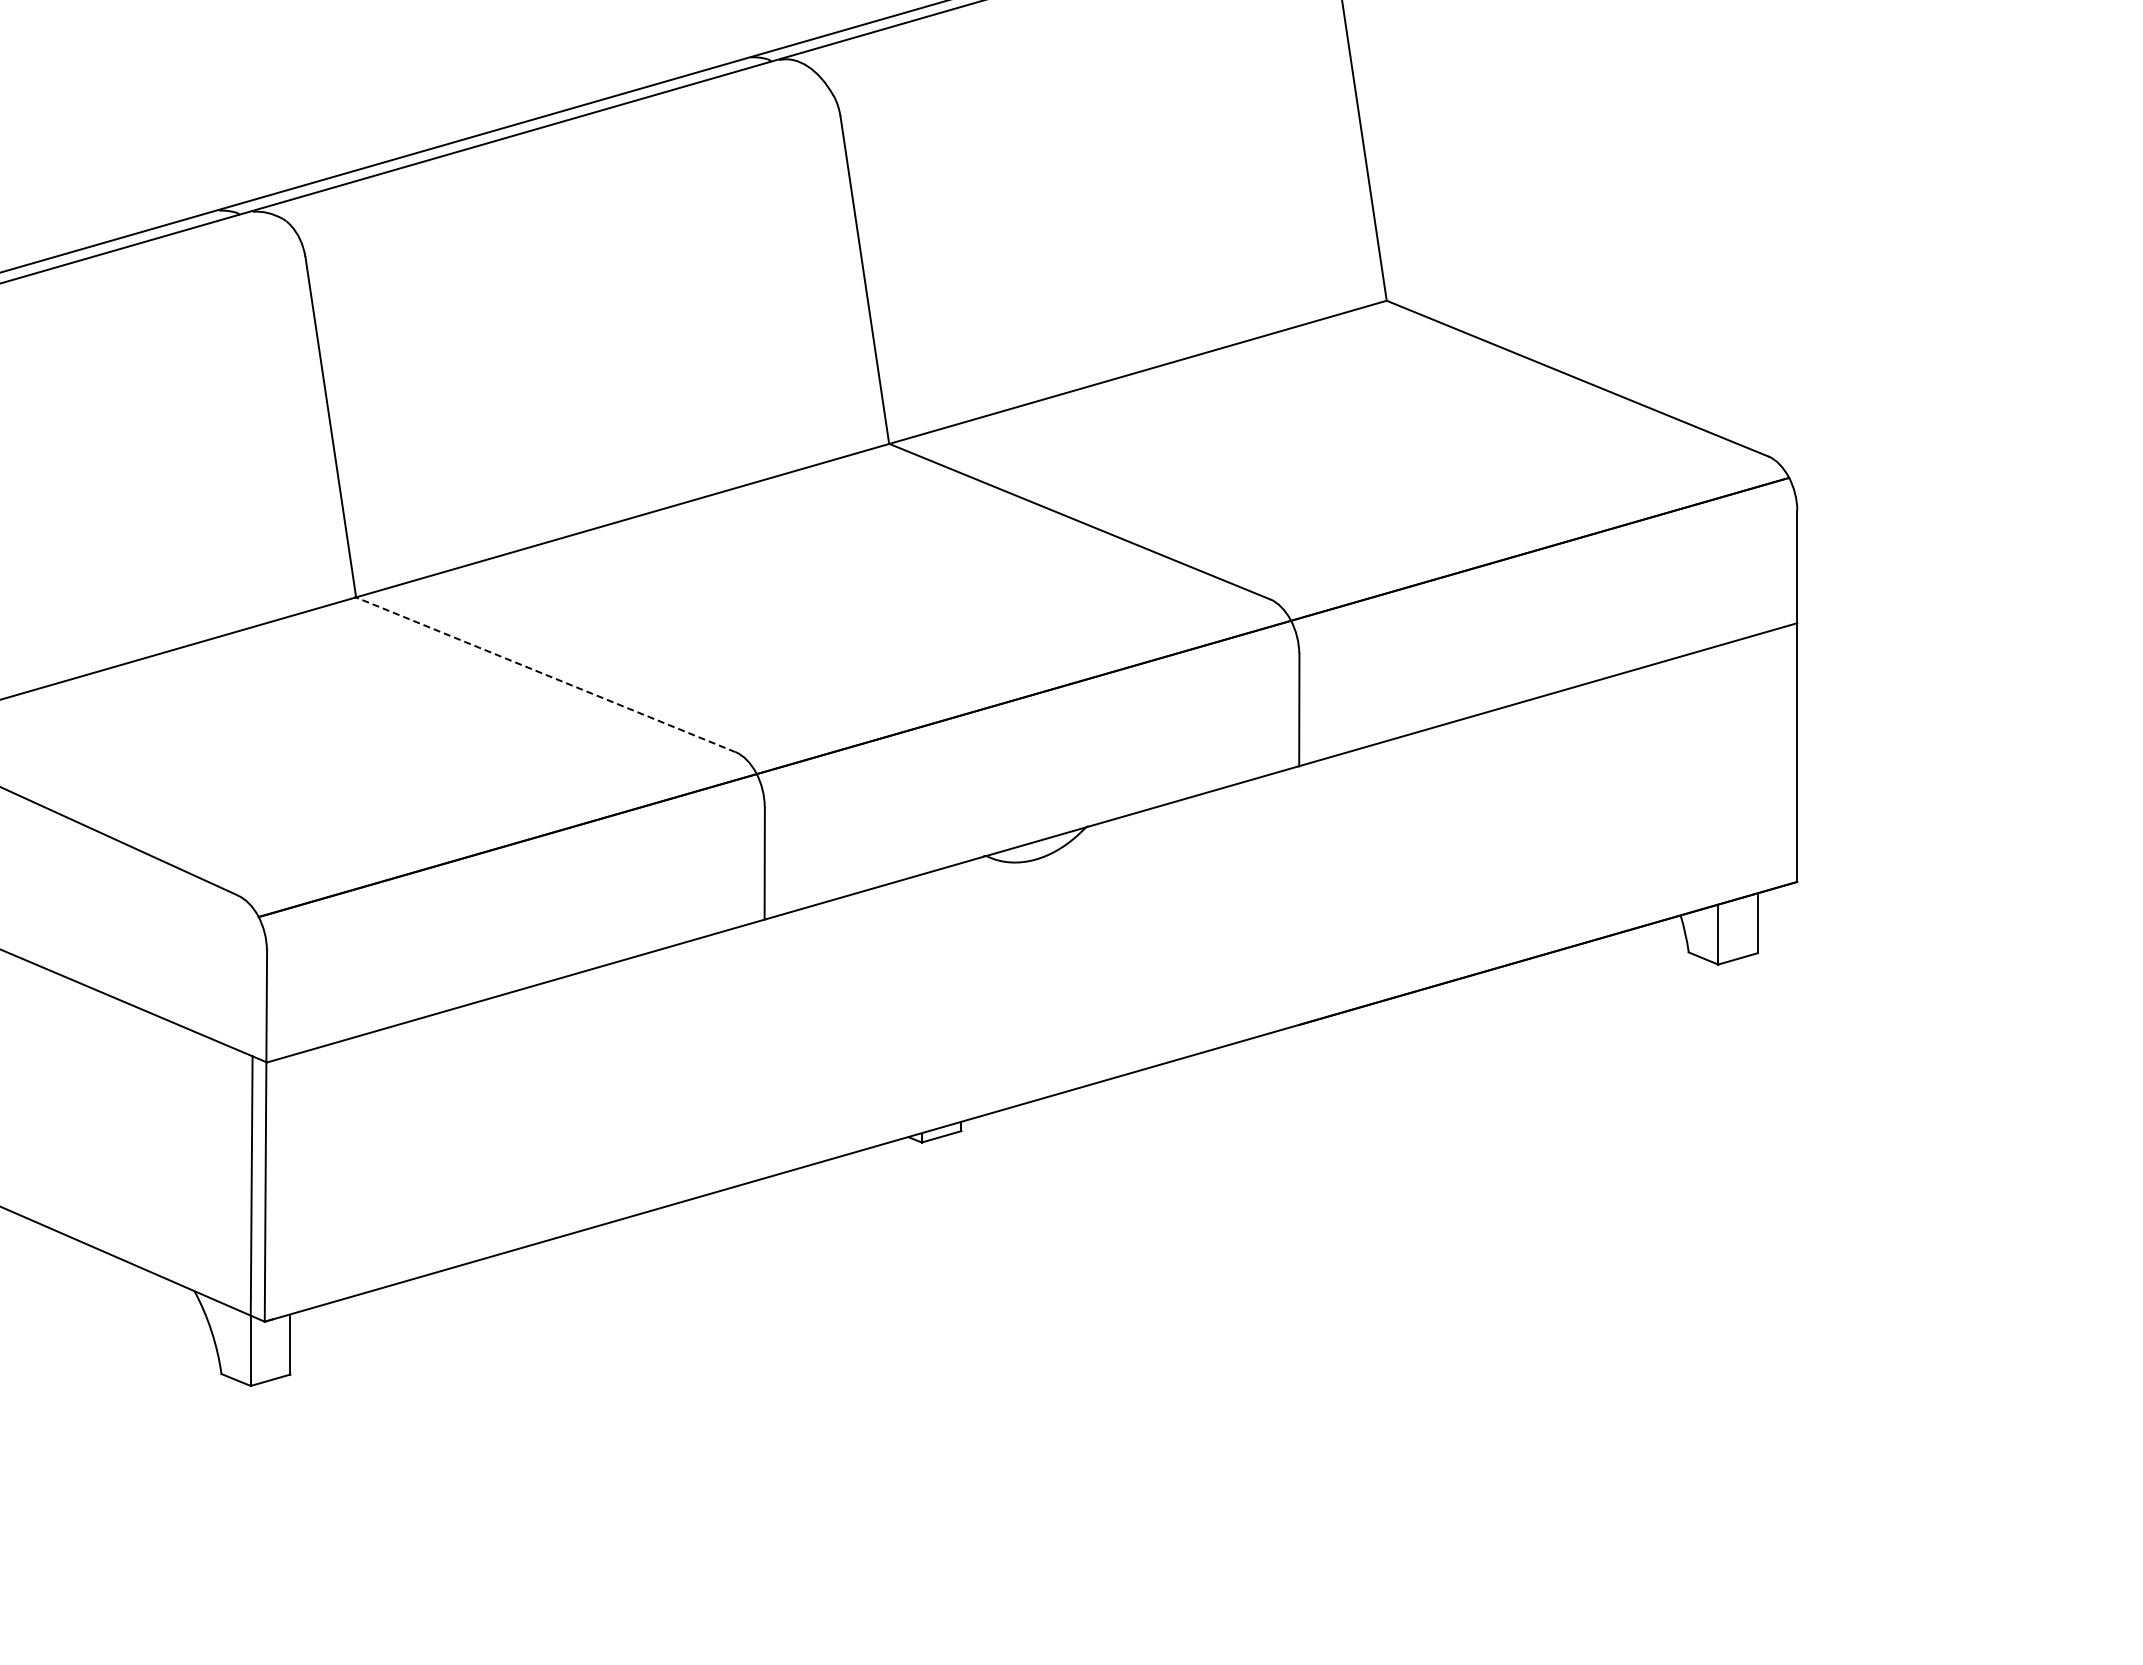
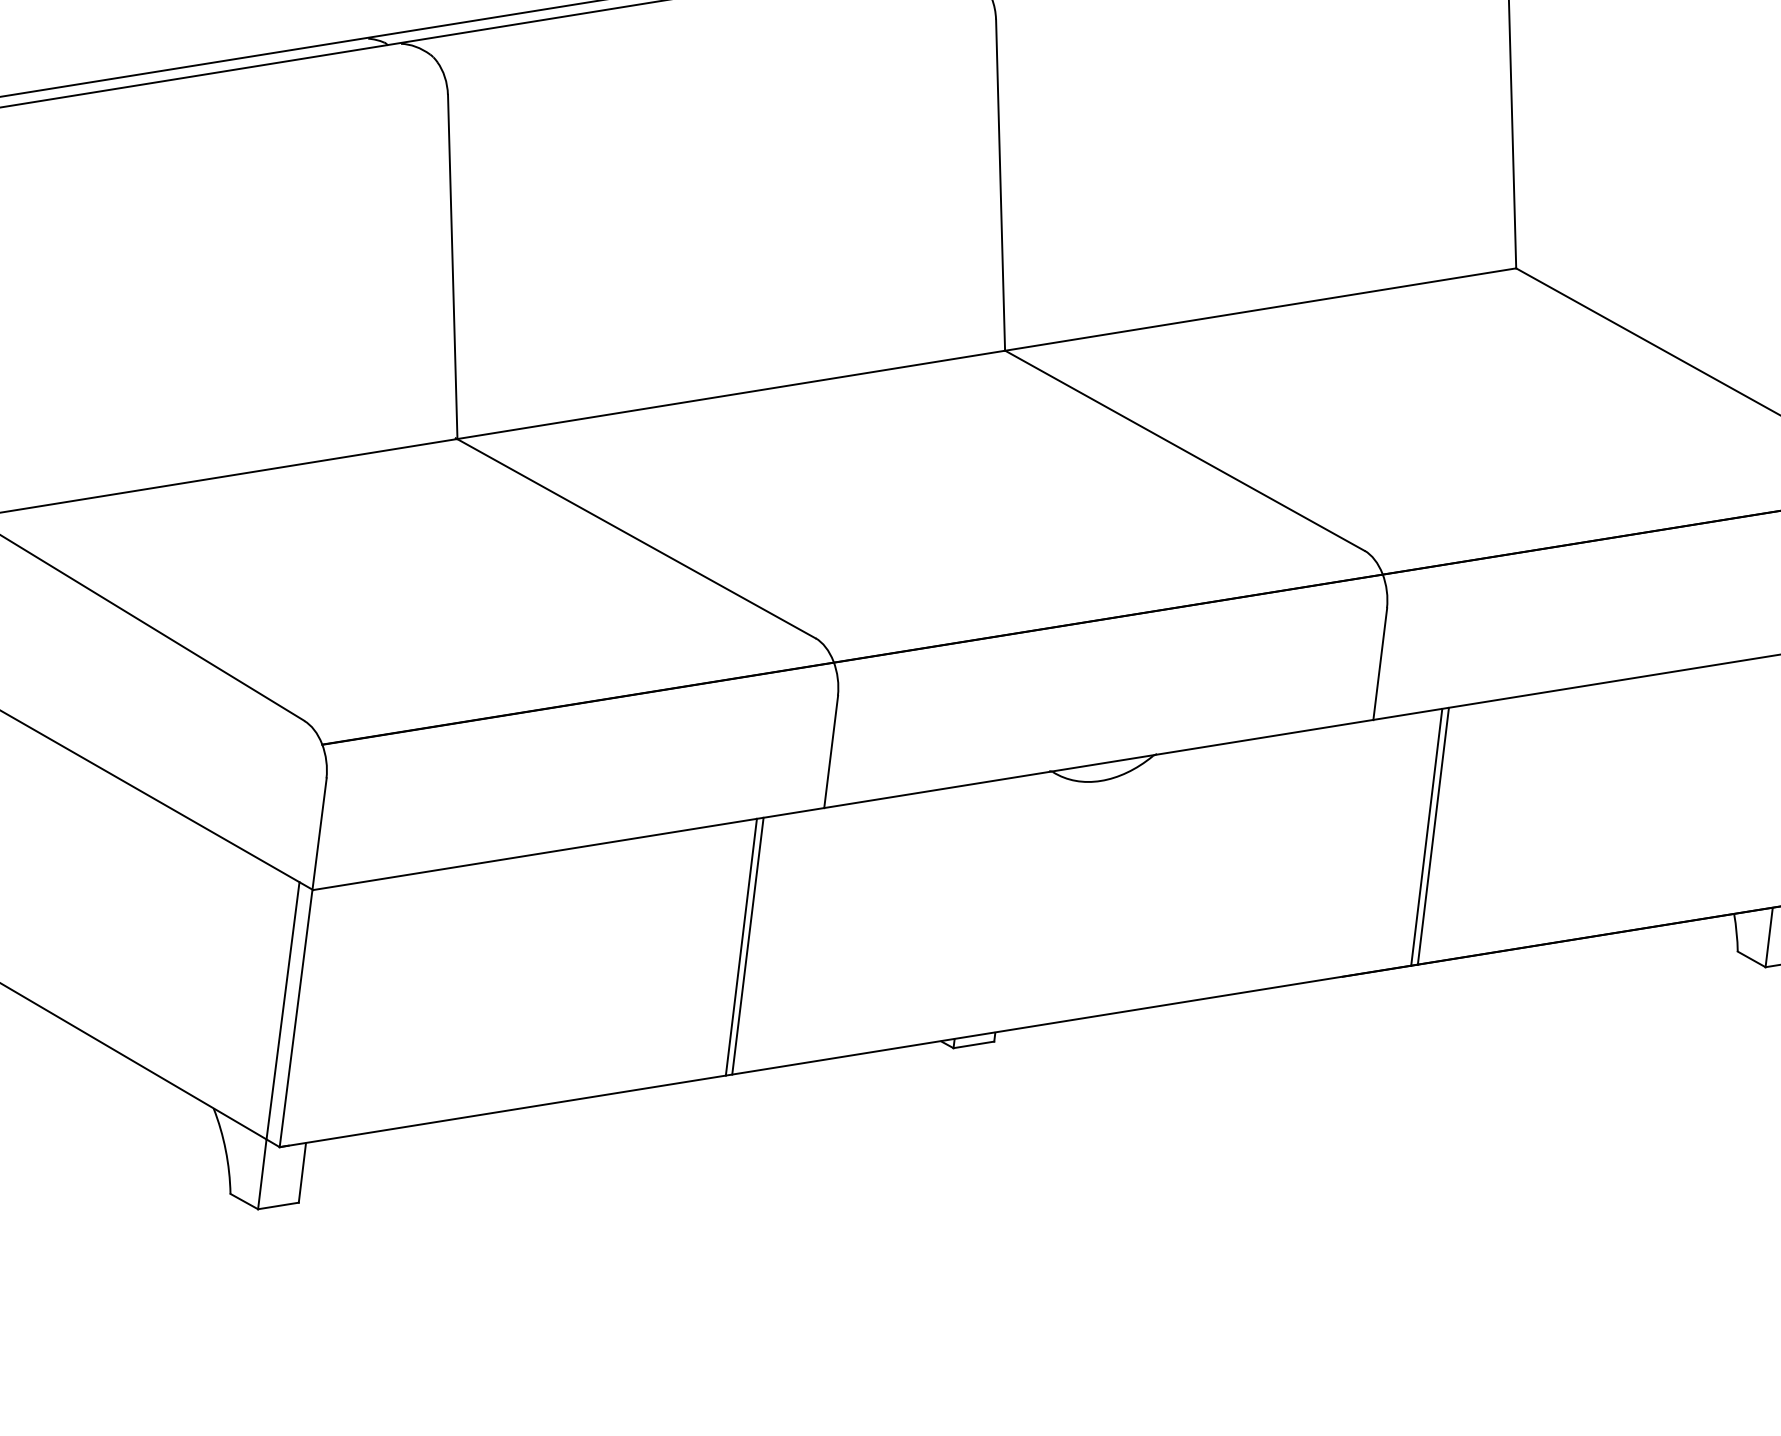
line: (544, 674) -> (635, 538), dashed -> solid
line: (1372, 874) -> (1433, 836), added
line: (1366, 876) -> (1426, 837), added
line: (705, 1065) -> (748, 945), added
line: (699, 1067) -> (741, 946), added

